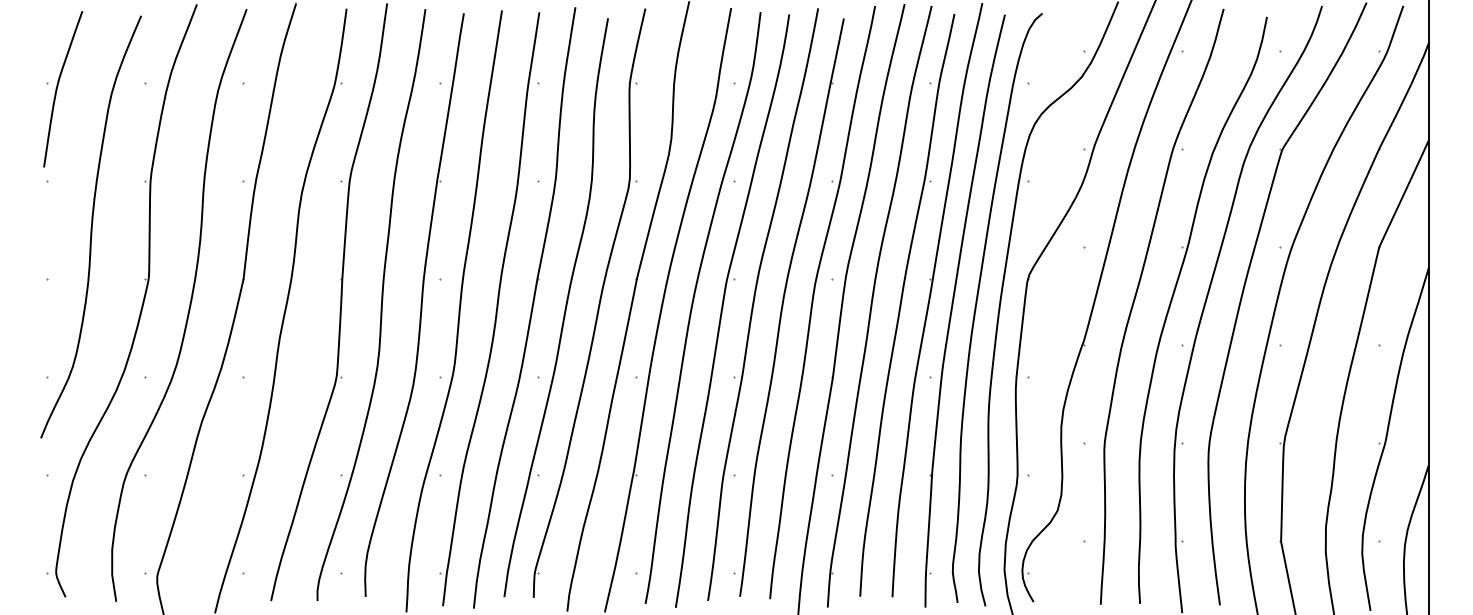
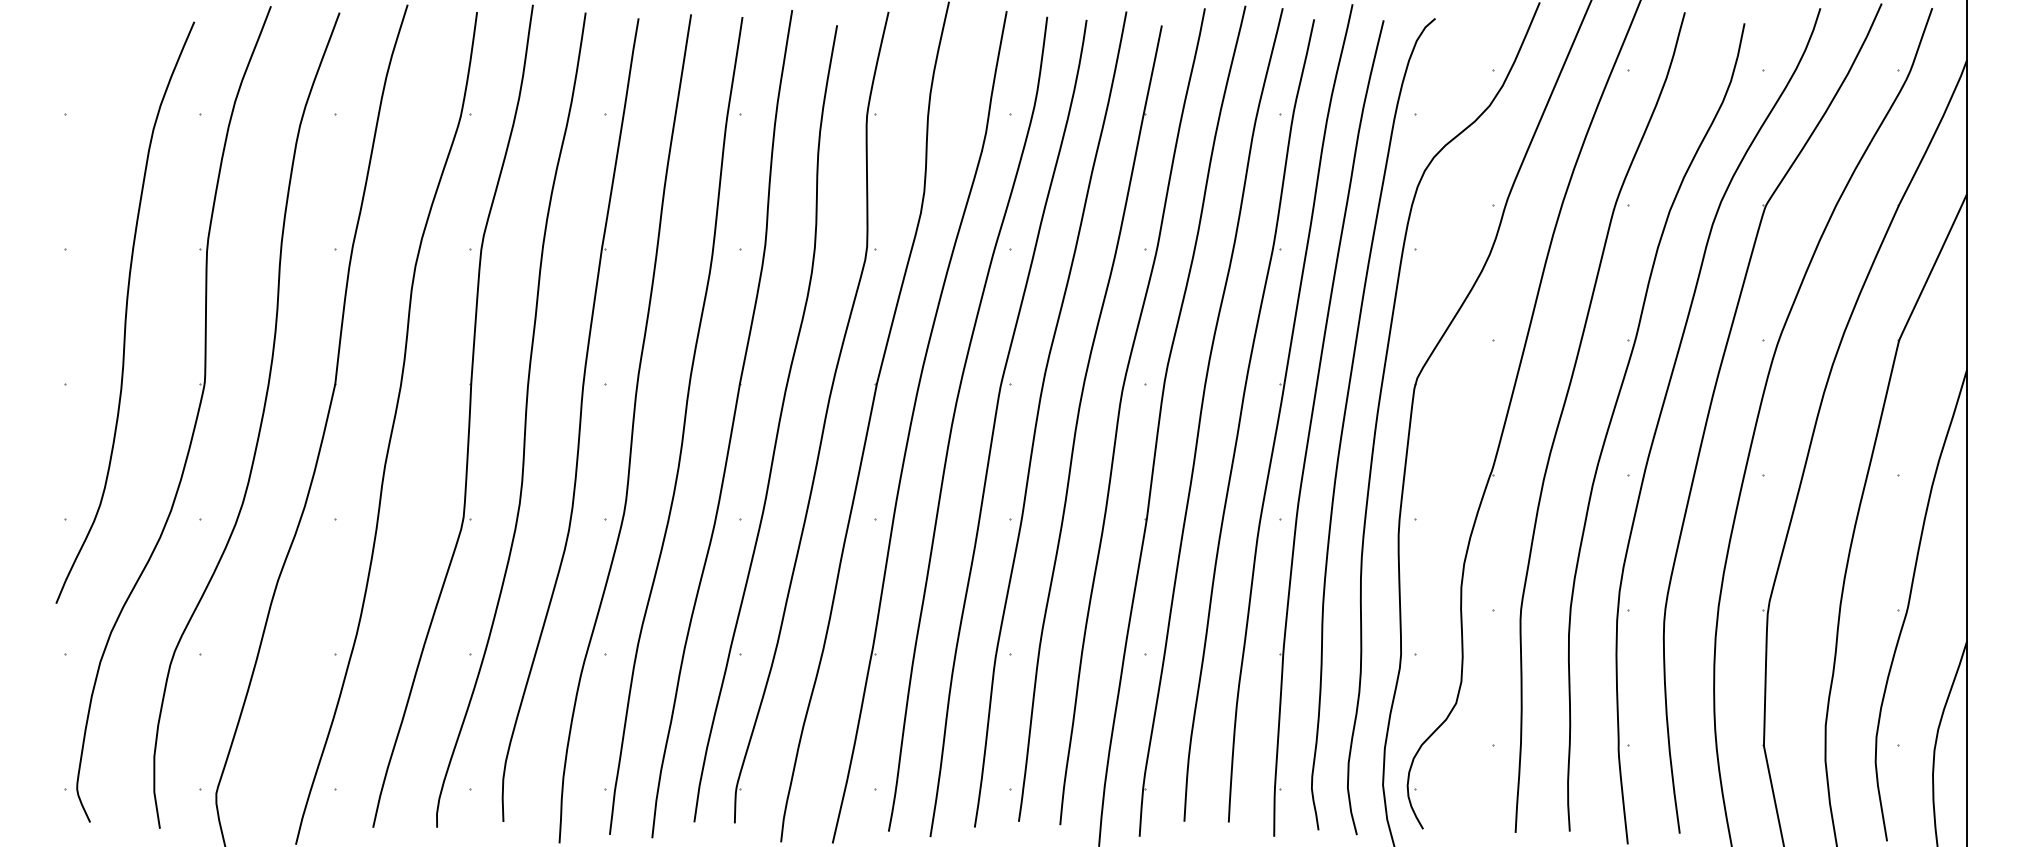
curve: (57, 88) -> (79, 121), removed

